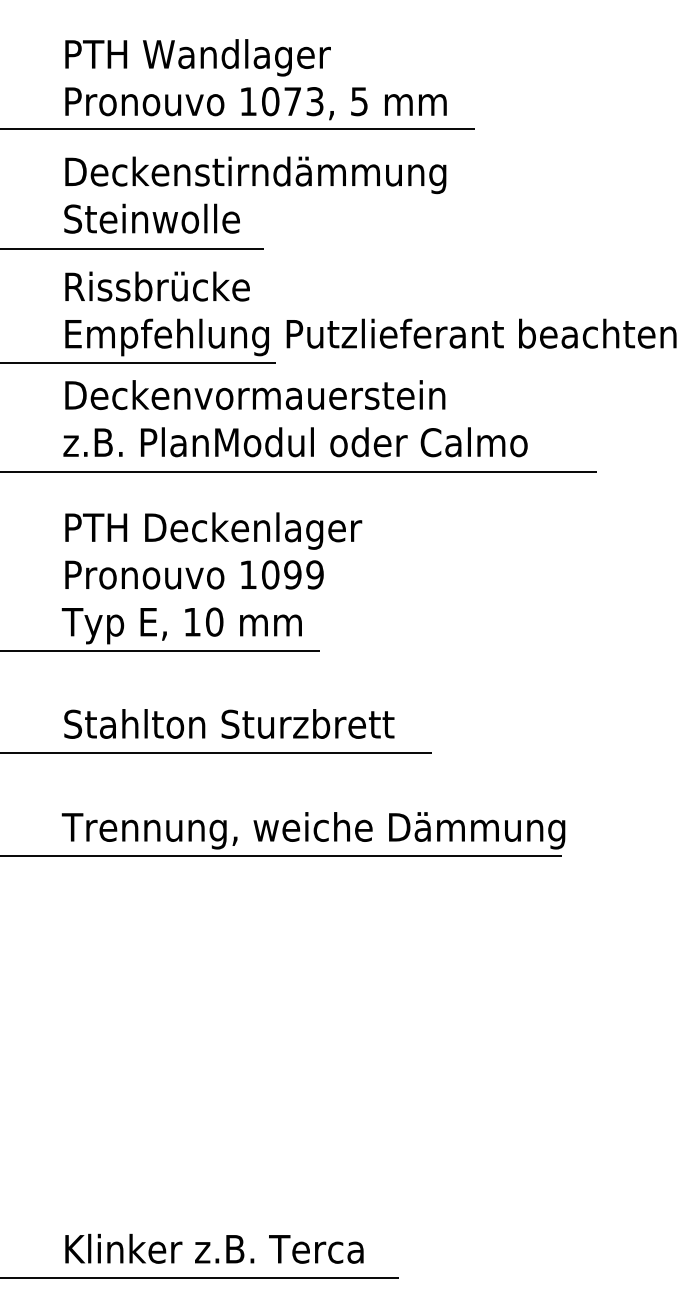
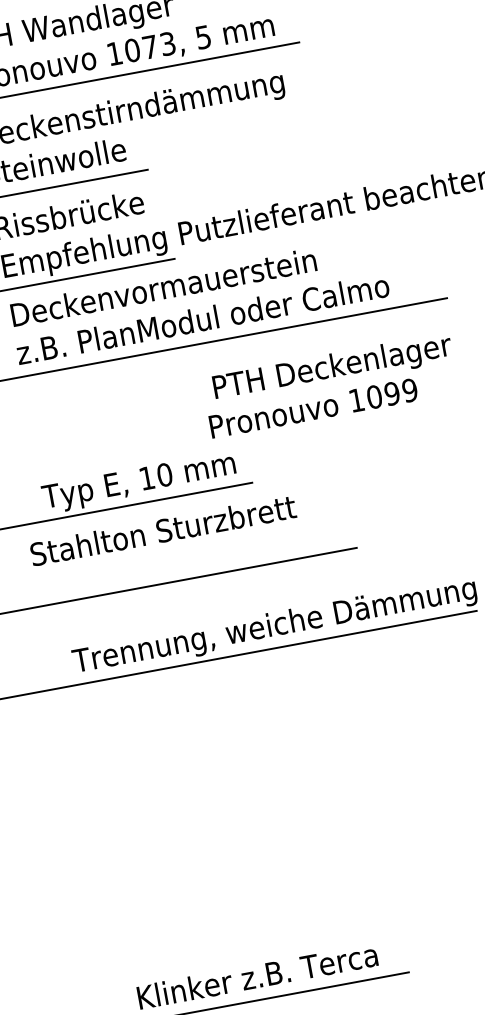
text: (213, 530) -> (332, 368), moved
text: (194, 574) -> (313, 408), moved
text: (229, 723) -> (163, 530), moved

